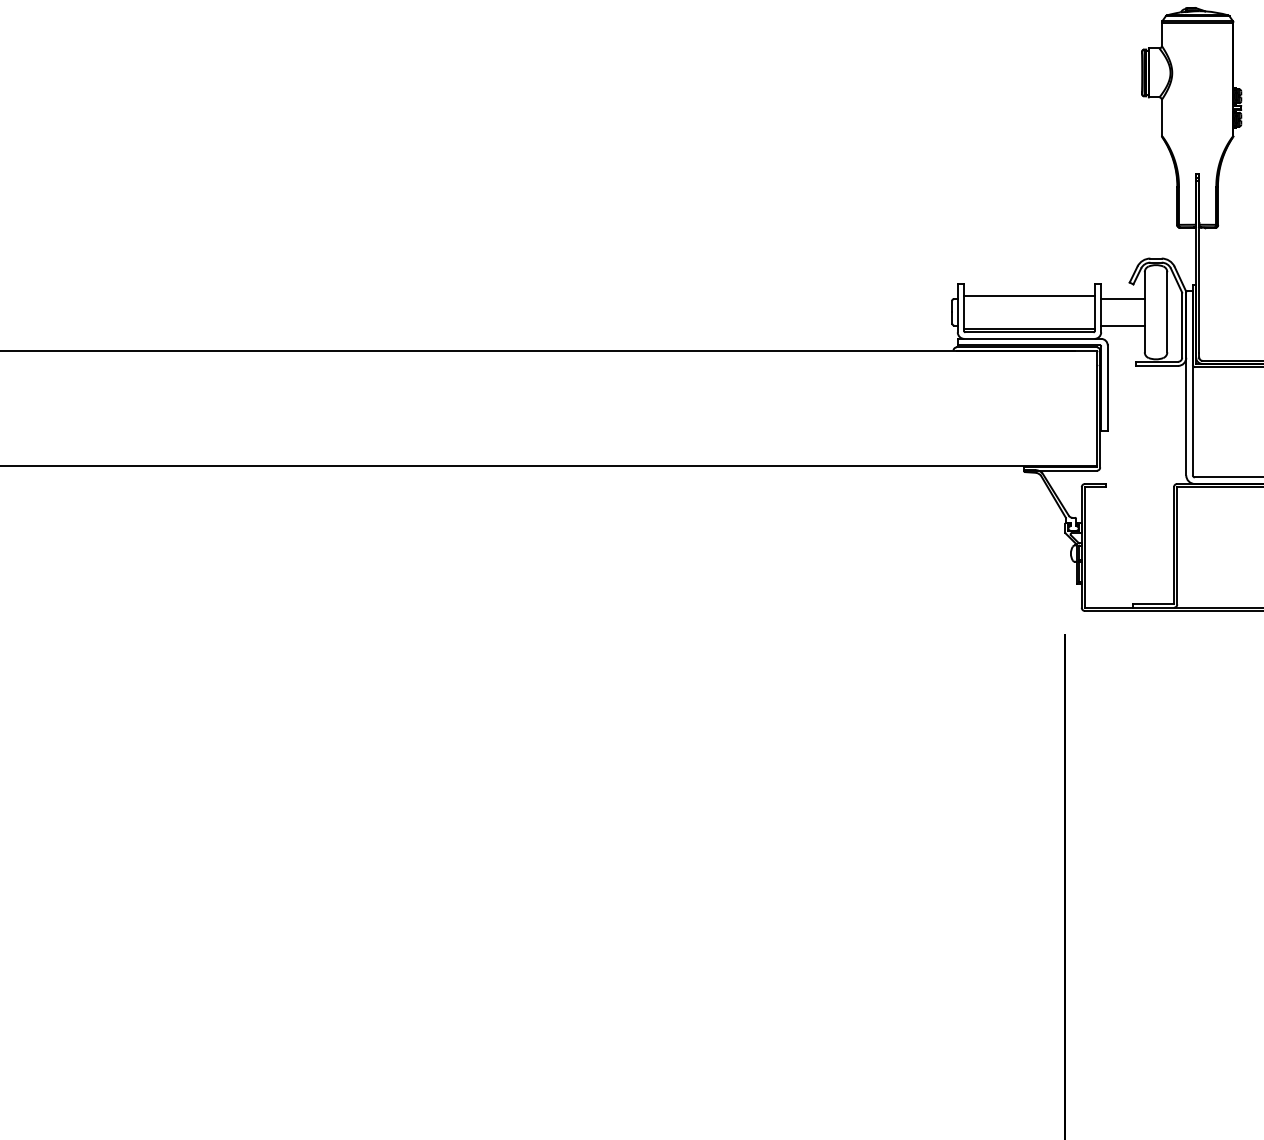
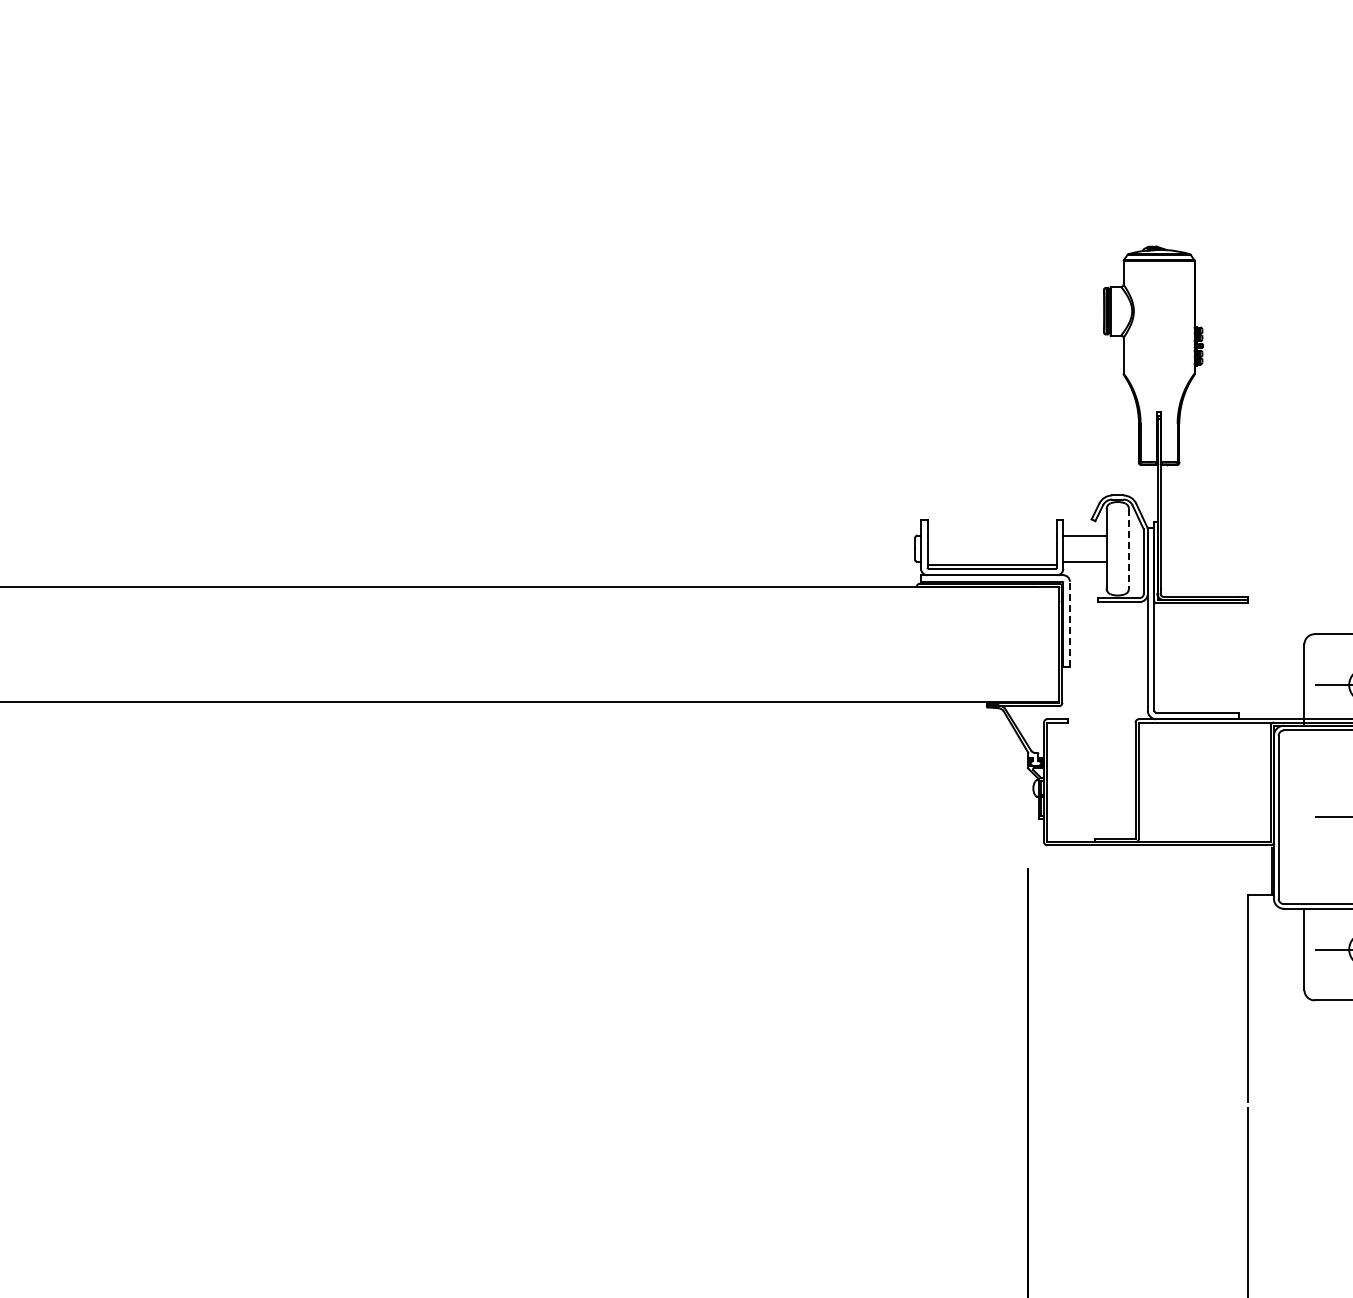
line: (1028, 295) -> (991, 532), removed
line: (1167, 311) -> (1129, 548), solid -> dashed
line: (1107, 388) -> (1069, 624), solid -> dashed

